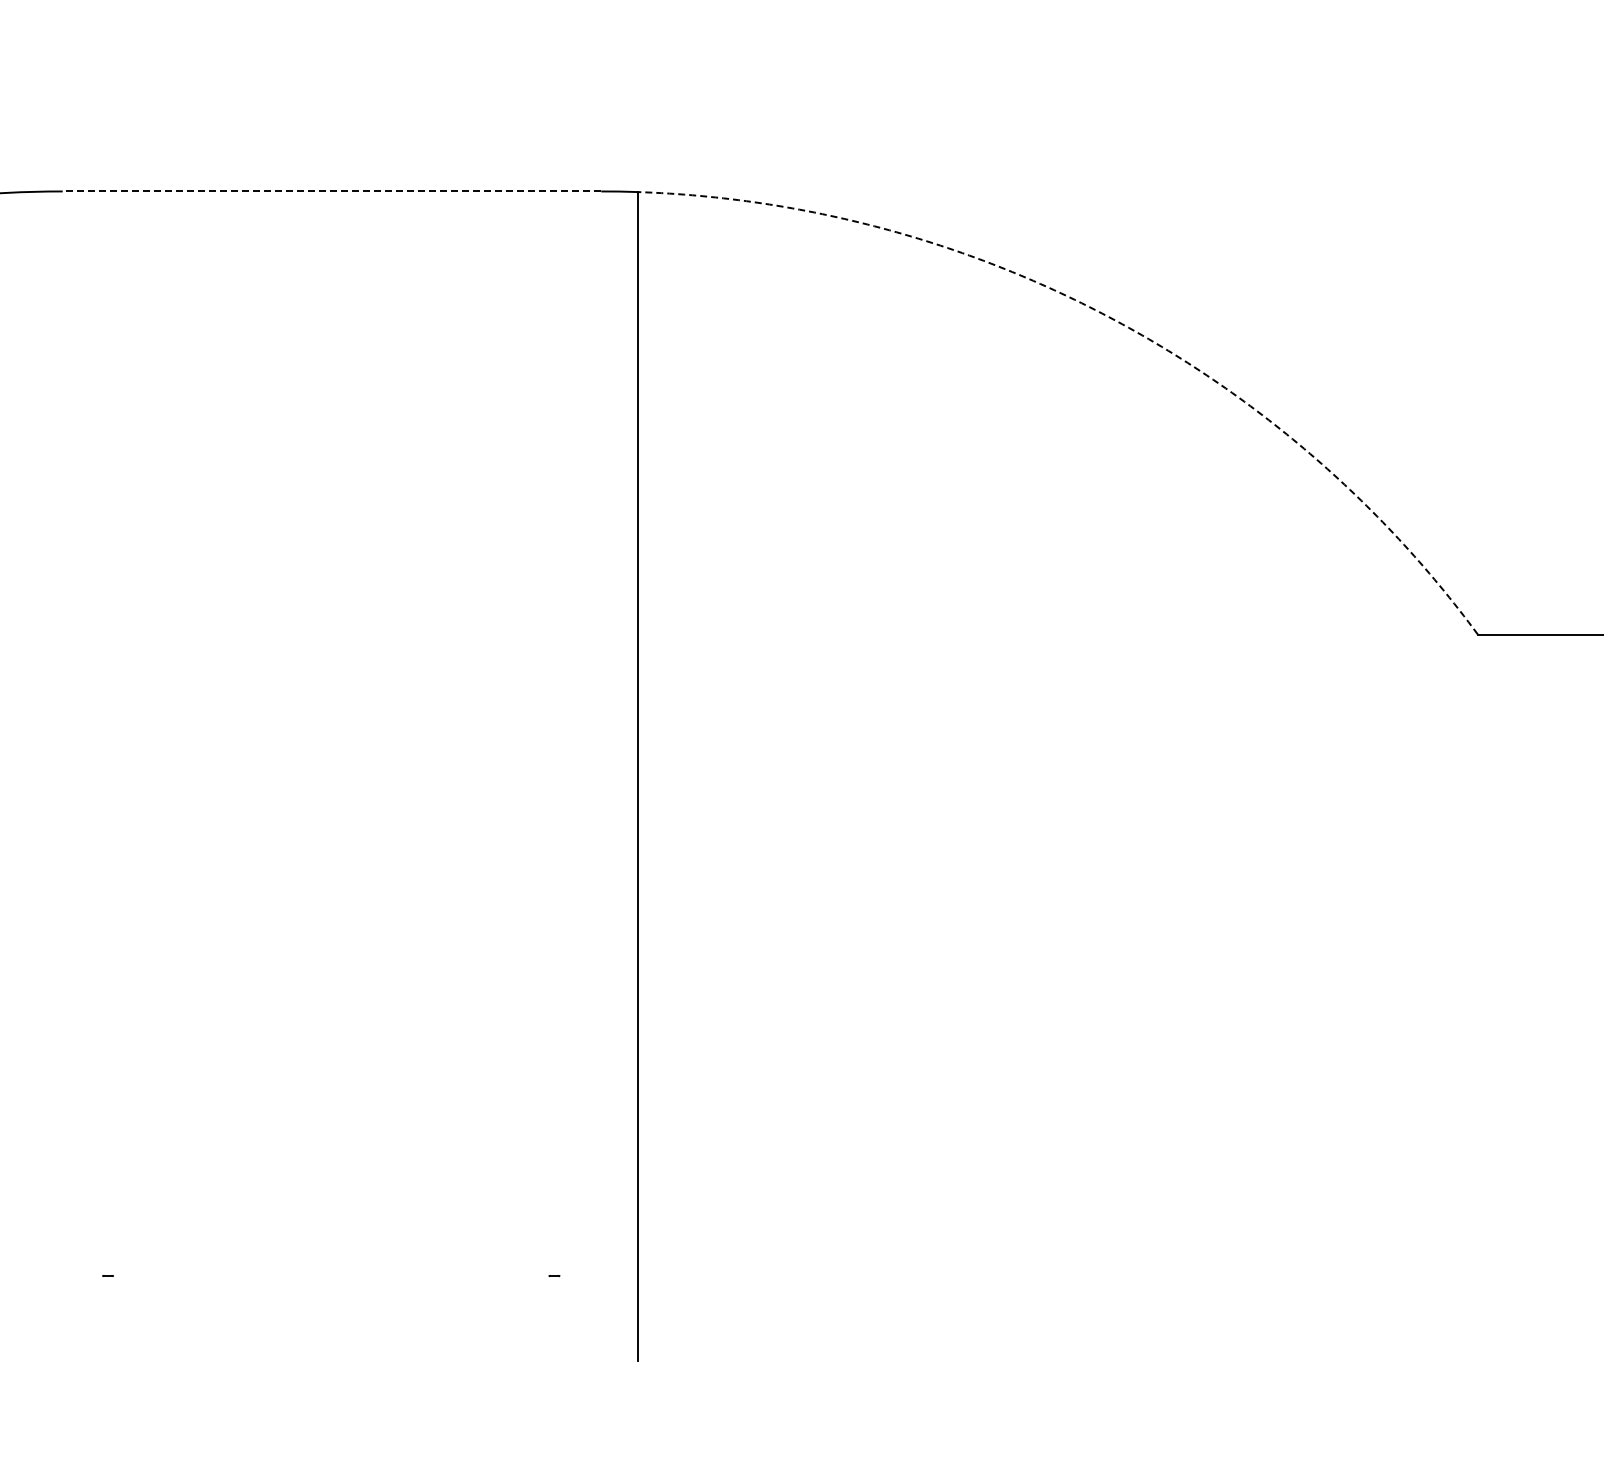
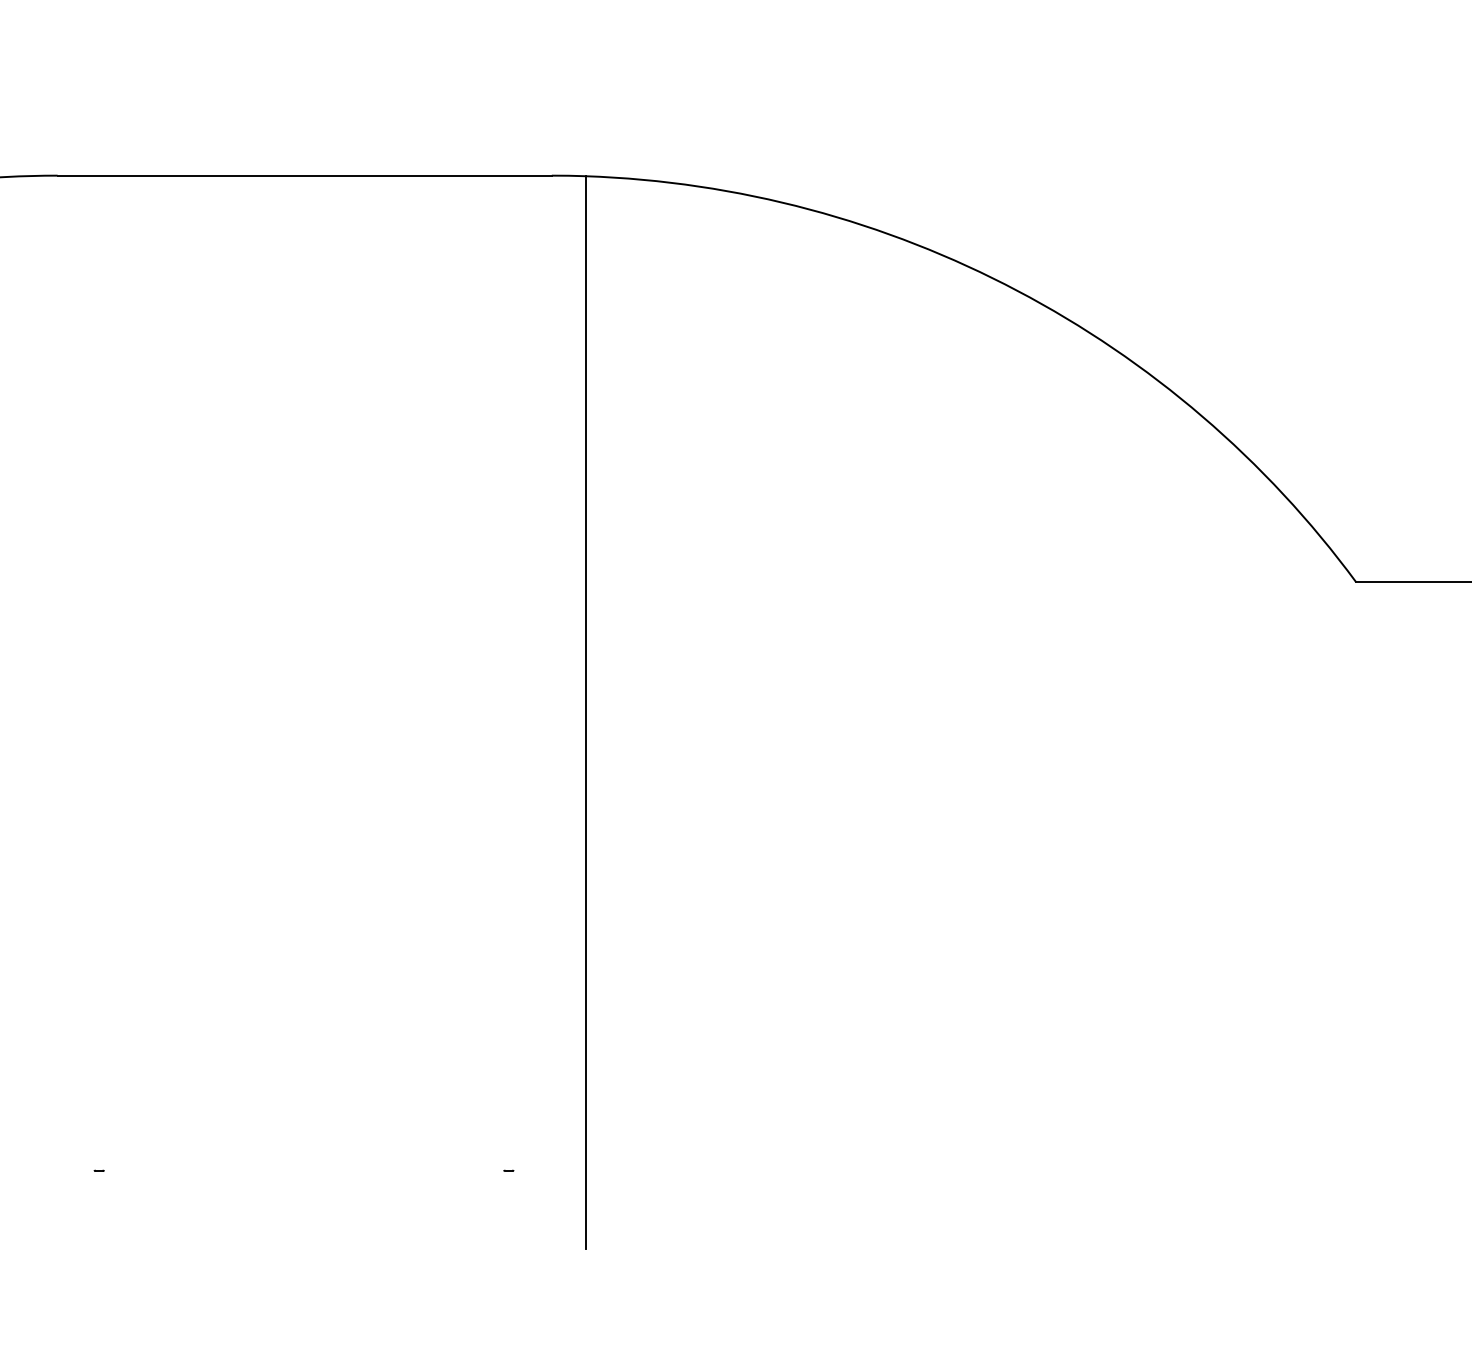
line: (331, 191) -> (304, 175), dashed -> solid
arc: (1108, 317) -> (1017, 291), dashed -> solid

